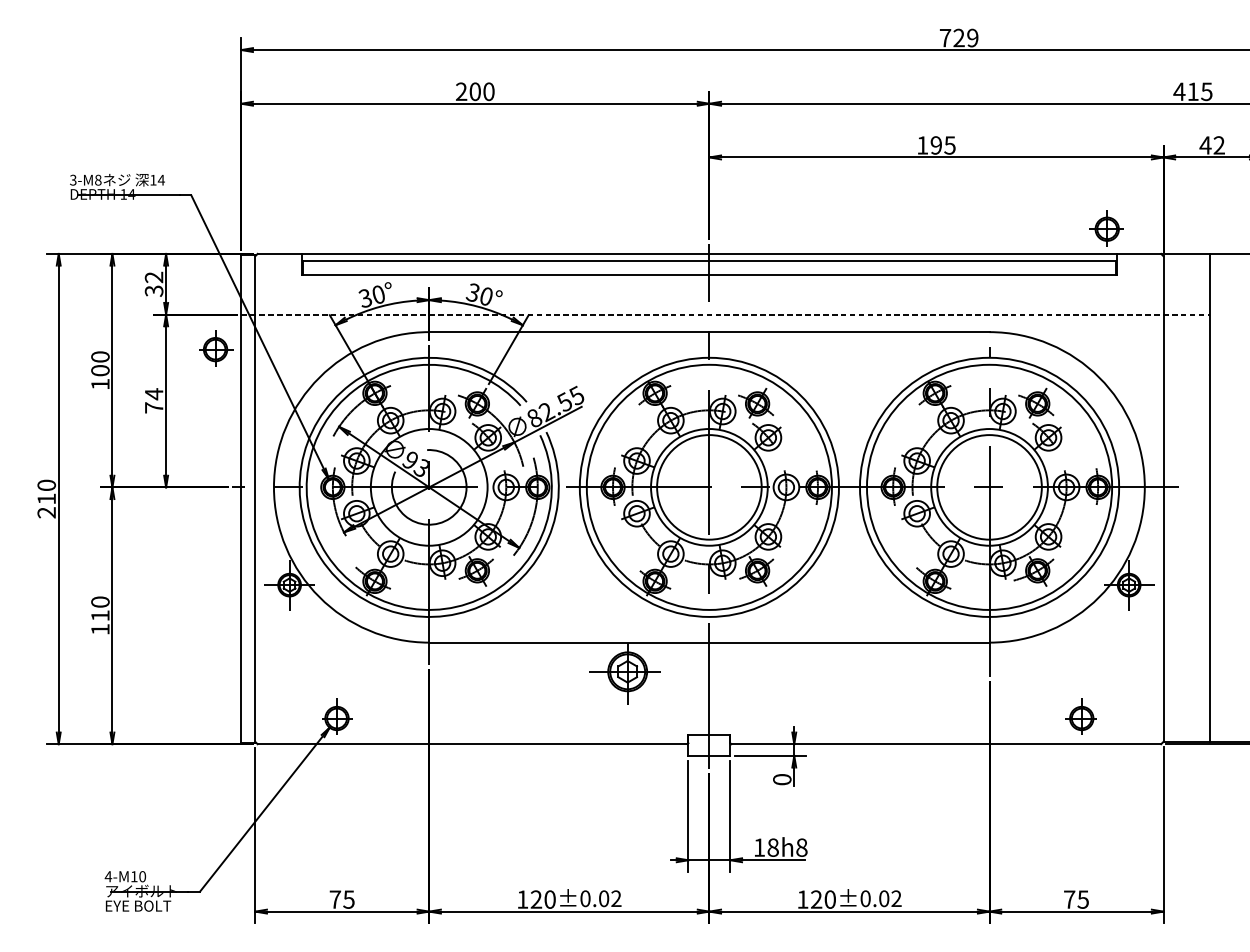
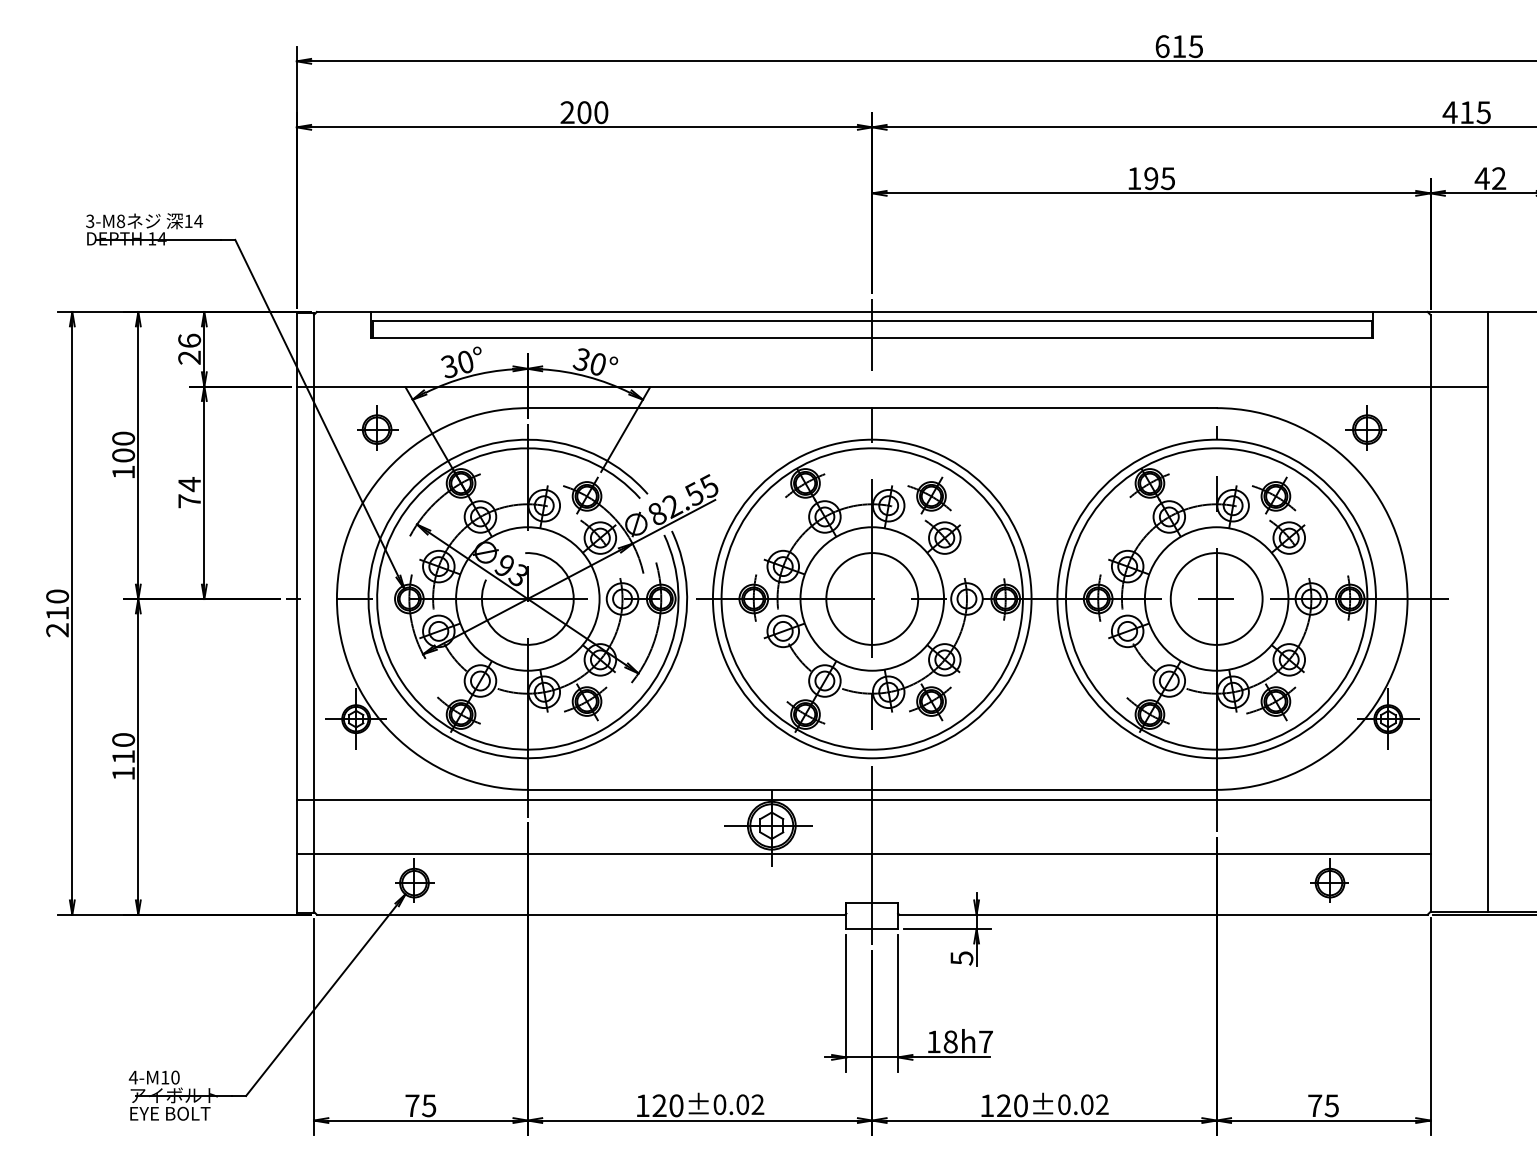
text: (958, 37) -> (1178, 46), 729 -> 615
part: (1105, 227) -> (1365, 427), moved
text: (154, 283) -> (189, 348), 32 -> 26
line: (725, 314) -> (892, 386), dashed -> solid
part: (215, 347) -> (377, 427), moved
circle: (709, 486) -> (872, 598), size x0.71
circle: (989, 486) -> (1216, 598), size x0.71
line: (702, 650) -> (863, 799), added
line: (702, 695) -> (863, 854), added
text: (781, 779) -> (961, 958), 0 -> 5
text: (802, 847) -> (986, 1041), 18h8 -> 18h7

